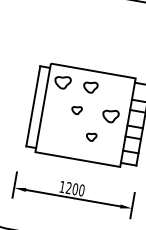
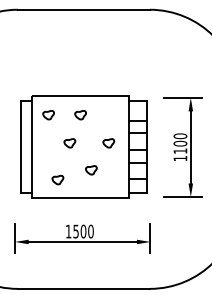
part: (62, 82) -> (48, 115), size x0.62
part: (90, 87) -> (80, 115), size x0.71
part: (110, 116) -> (108, 143), size x0.62
part: (60, 139) -> (57, 179), added
text: (68, 187) -> (75, 231), 1200 -> 1500

